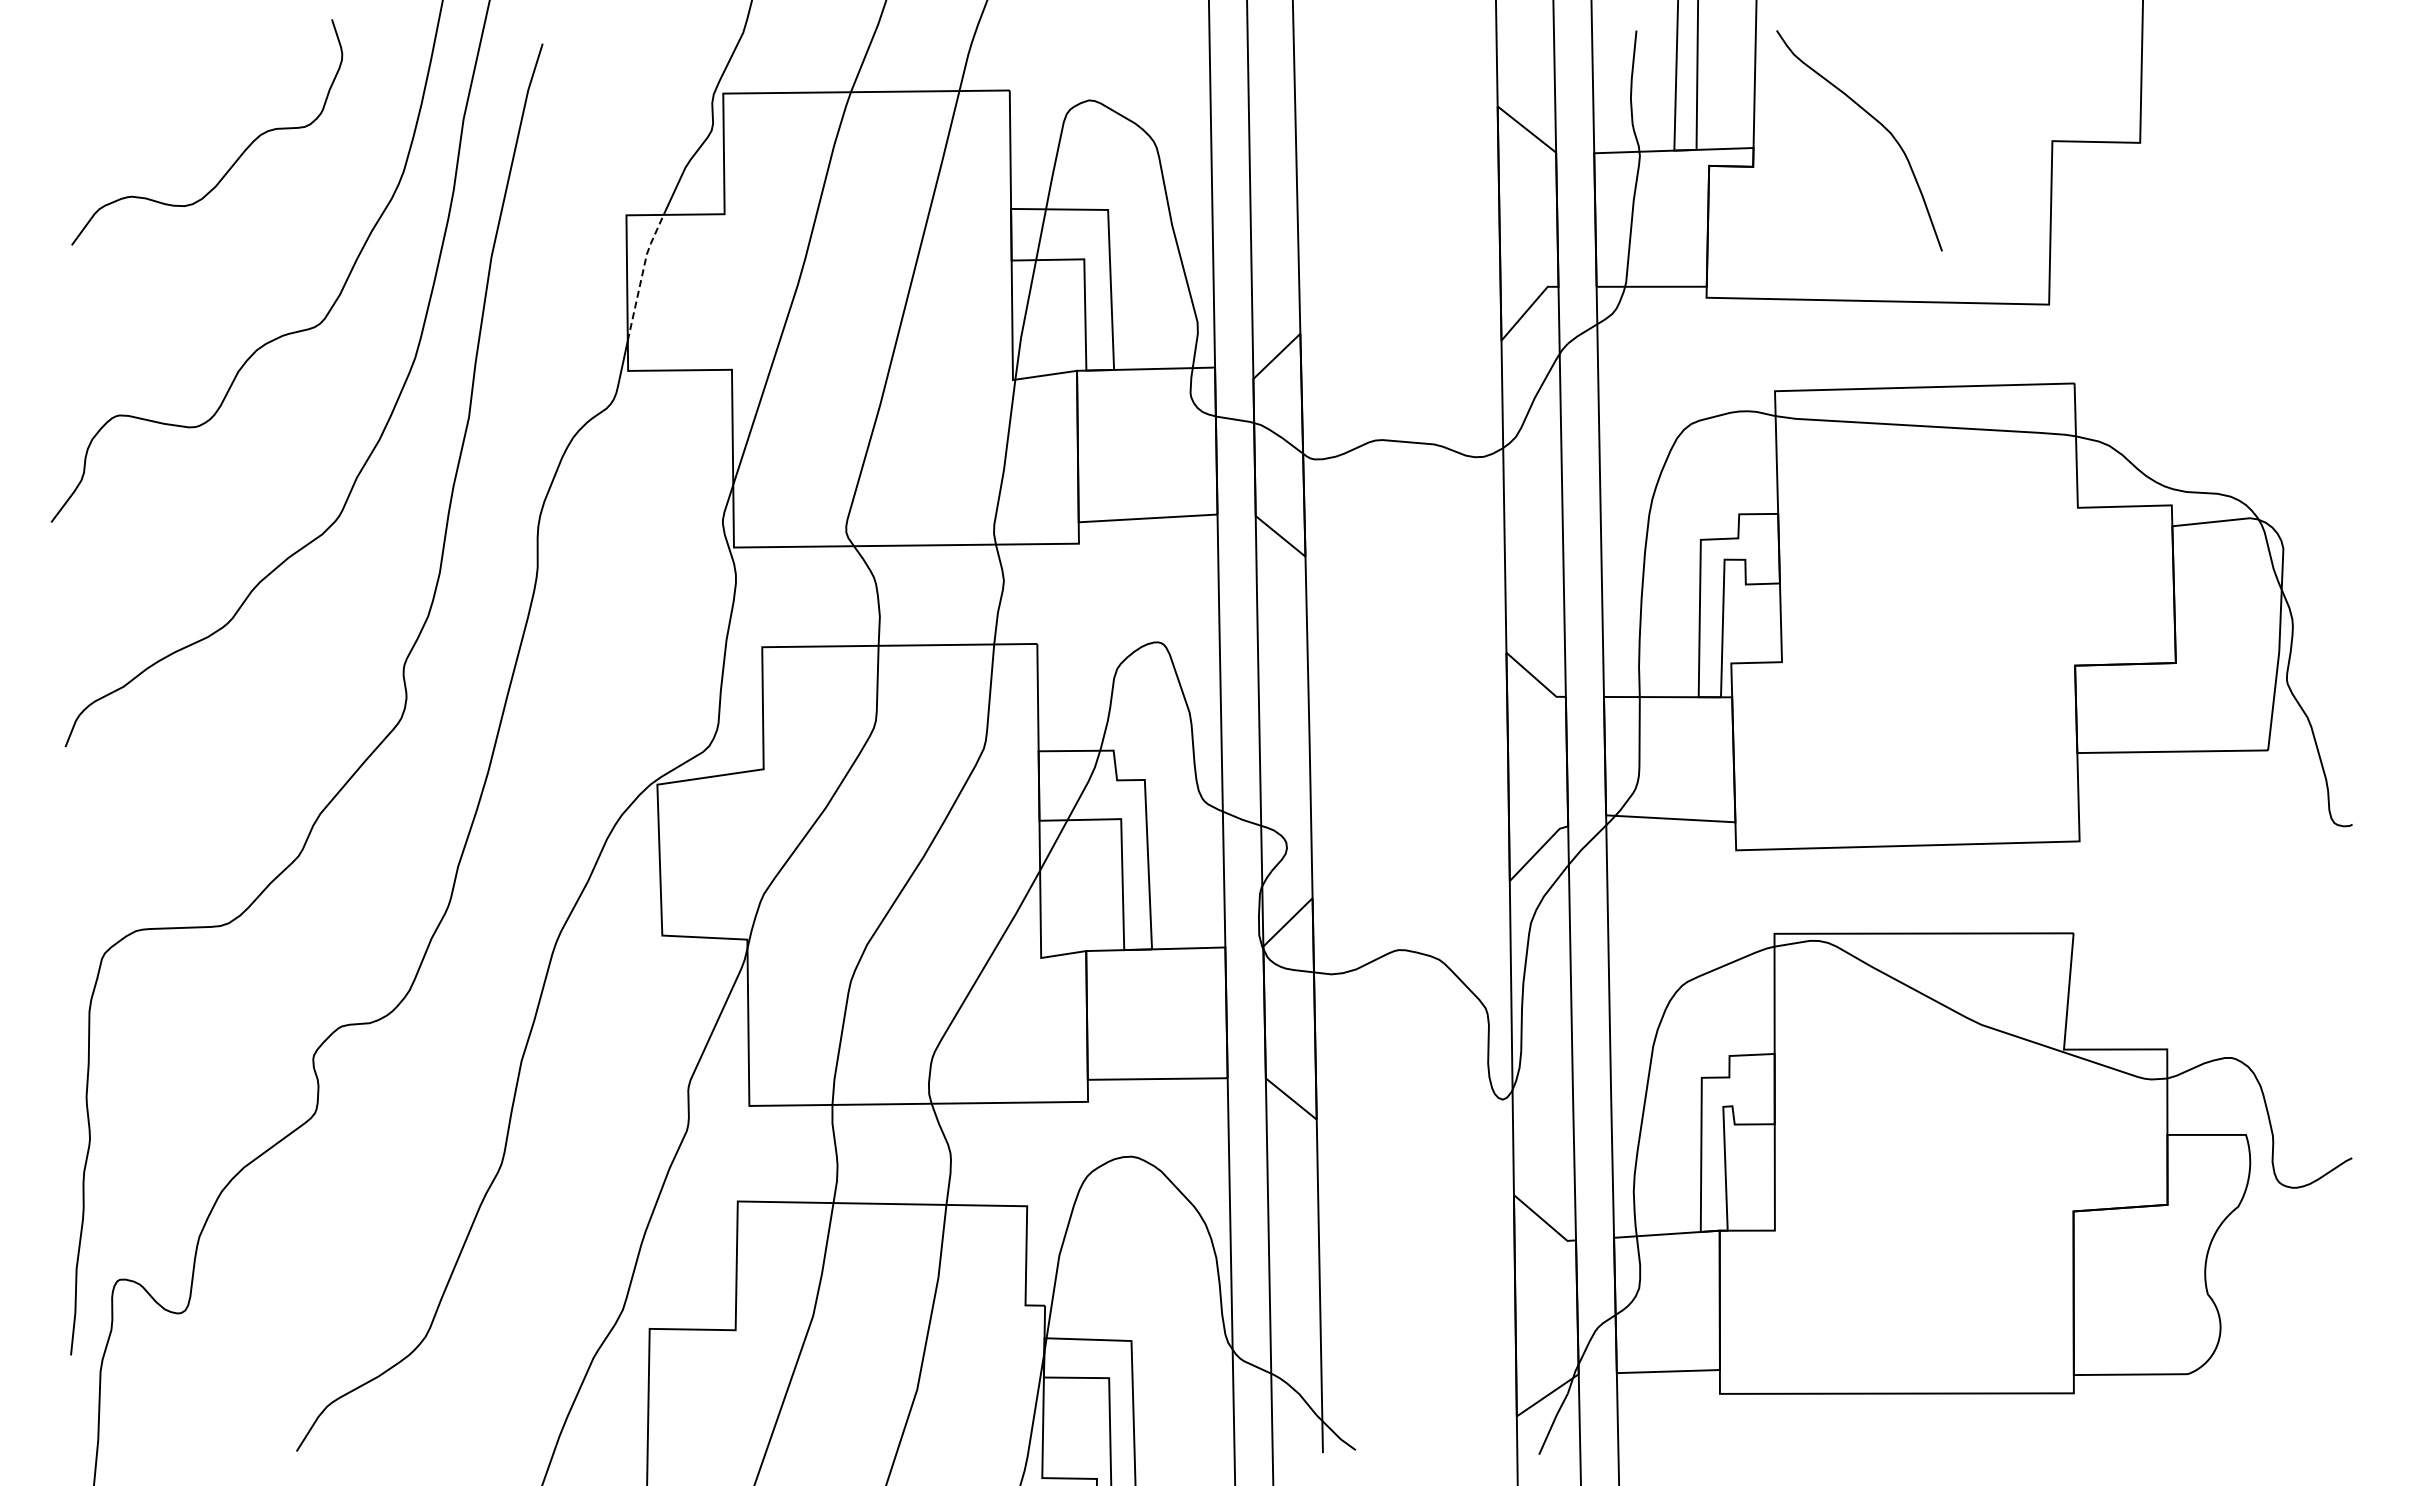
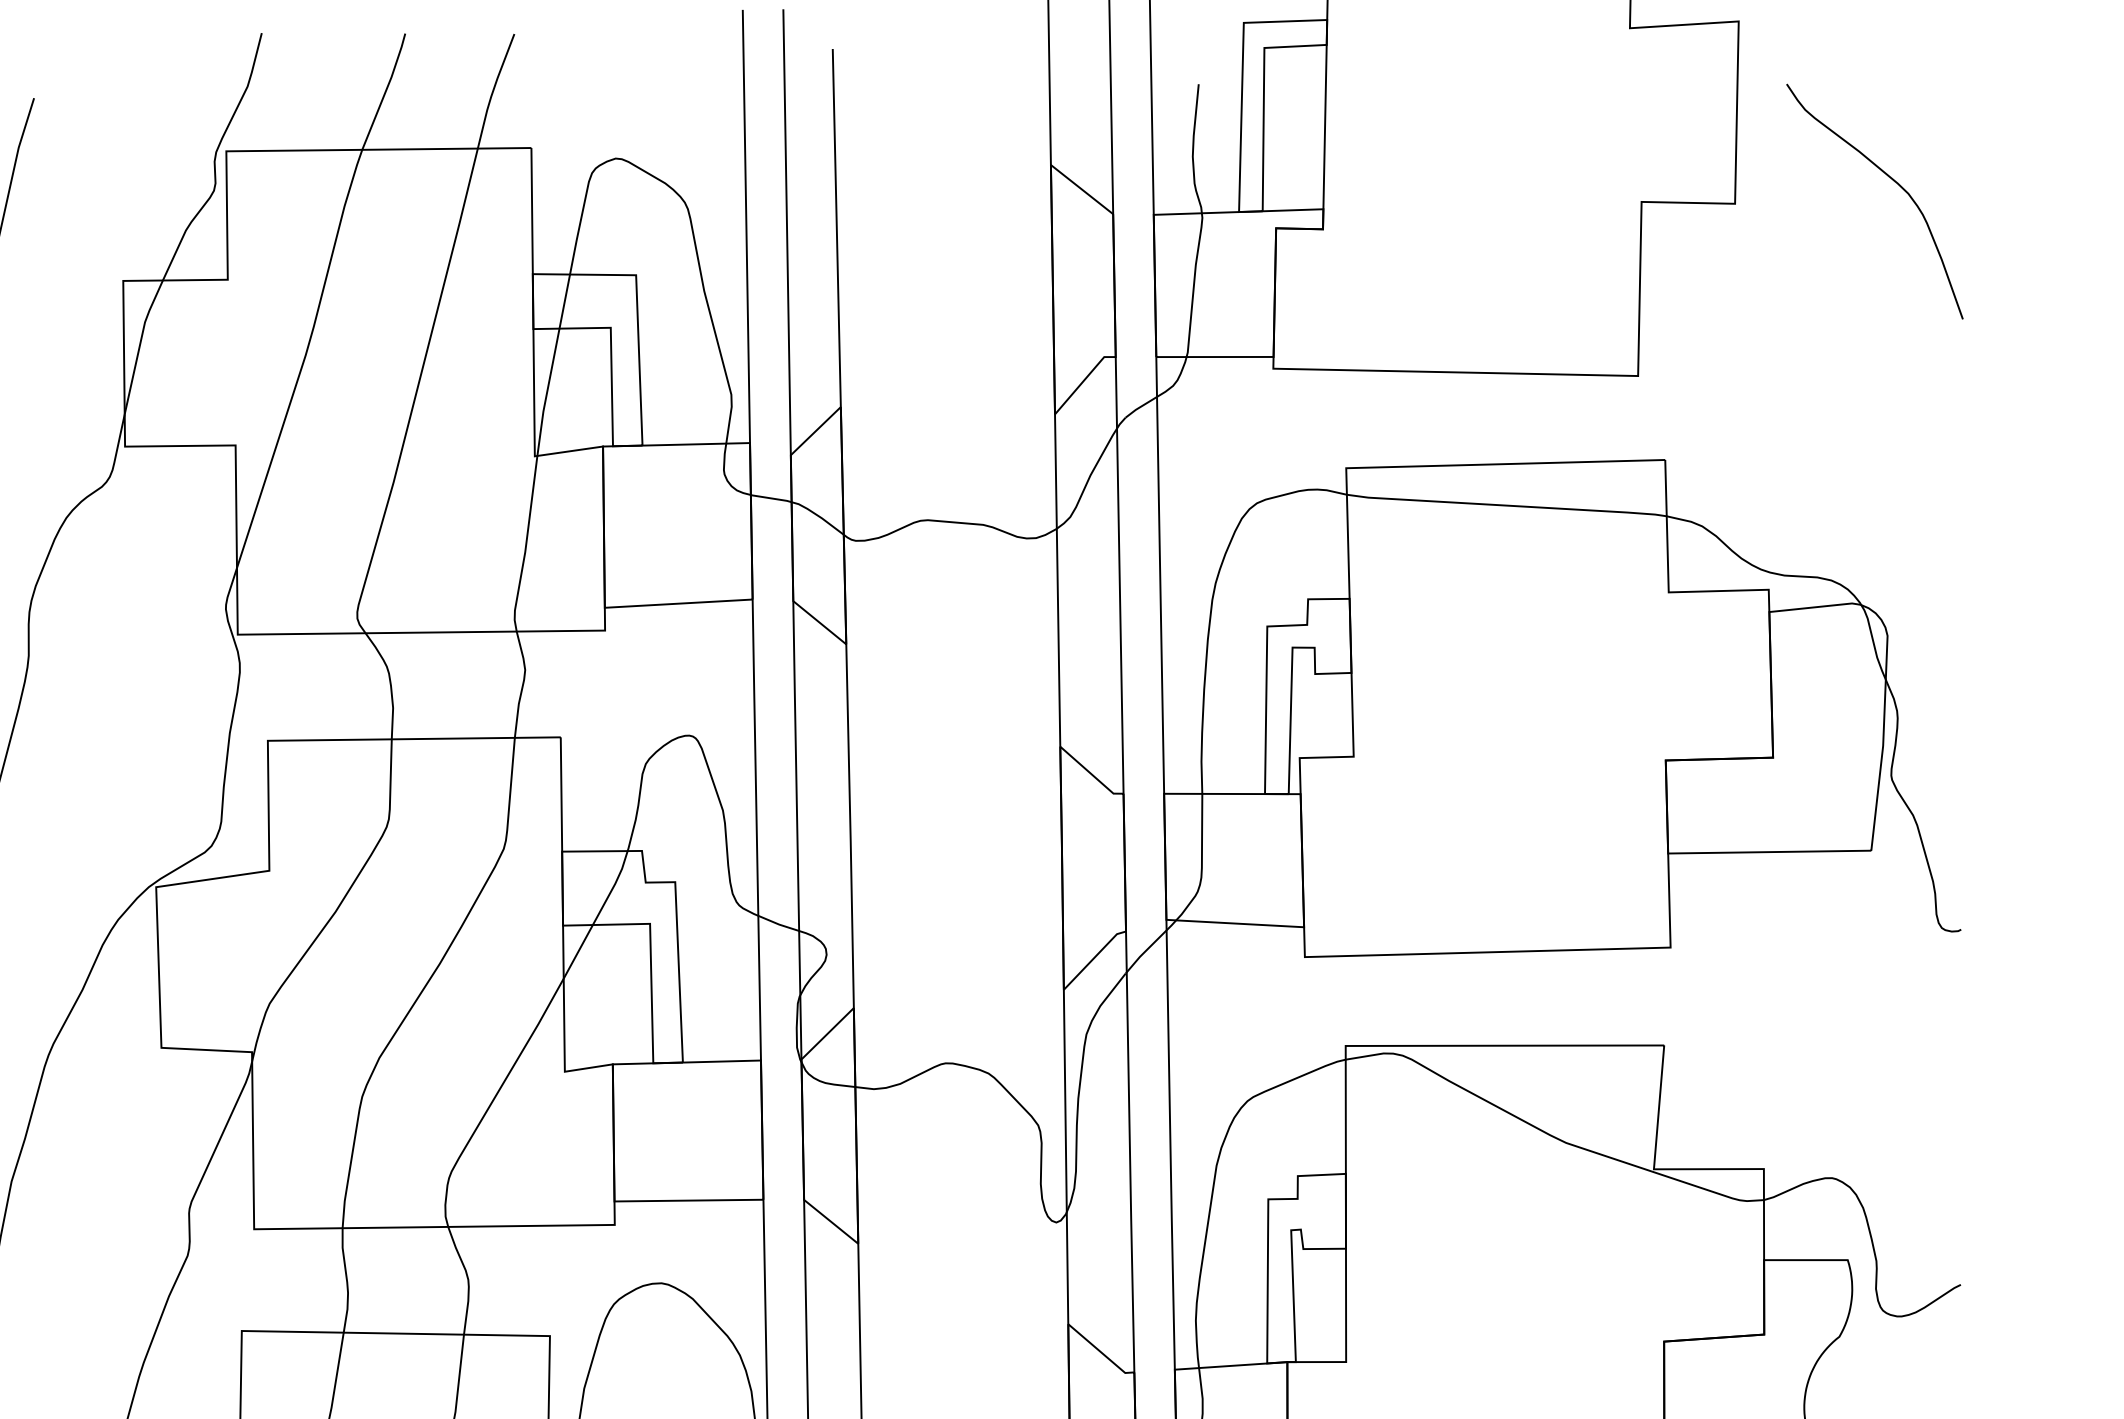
curve: (1877, 122) -> (1894, 182), moved
line: (642, 275) -> (140, 345), dashed -> solid

